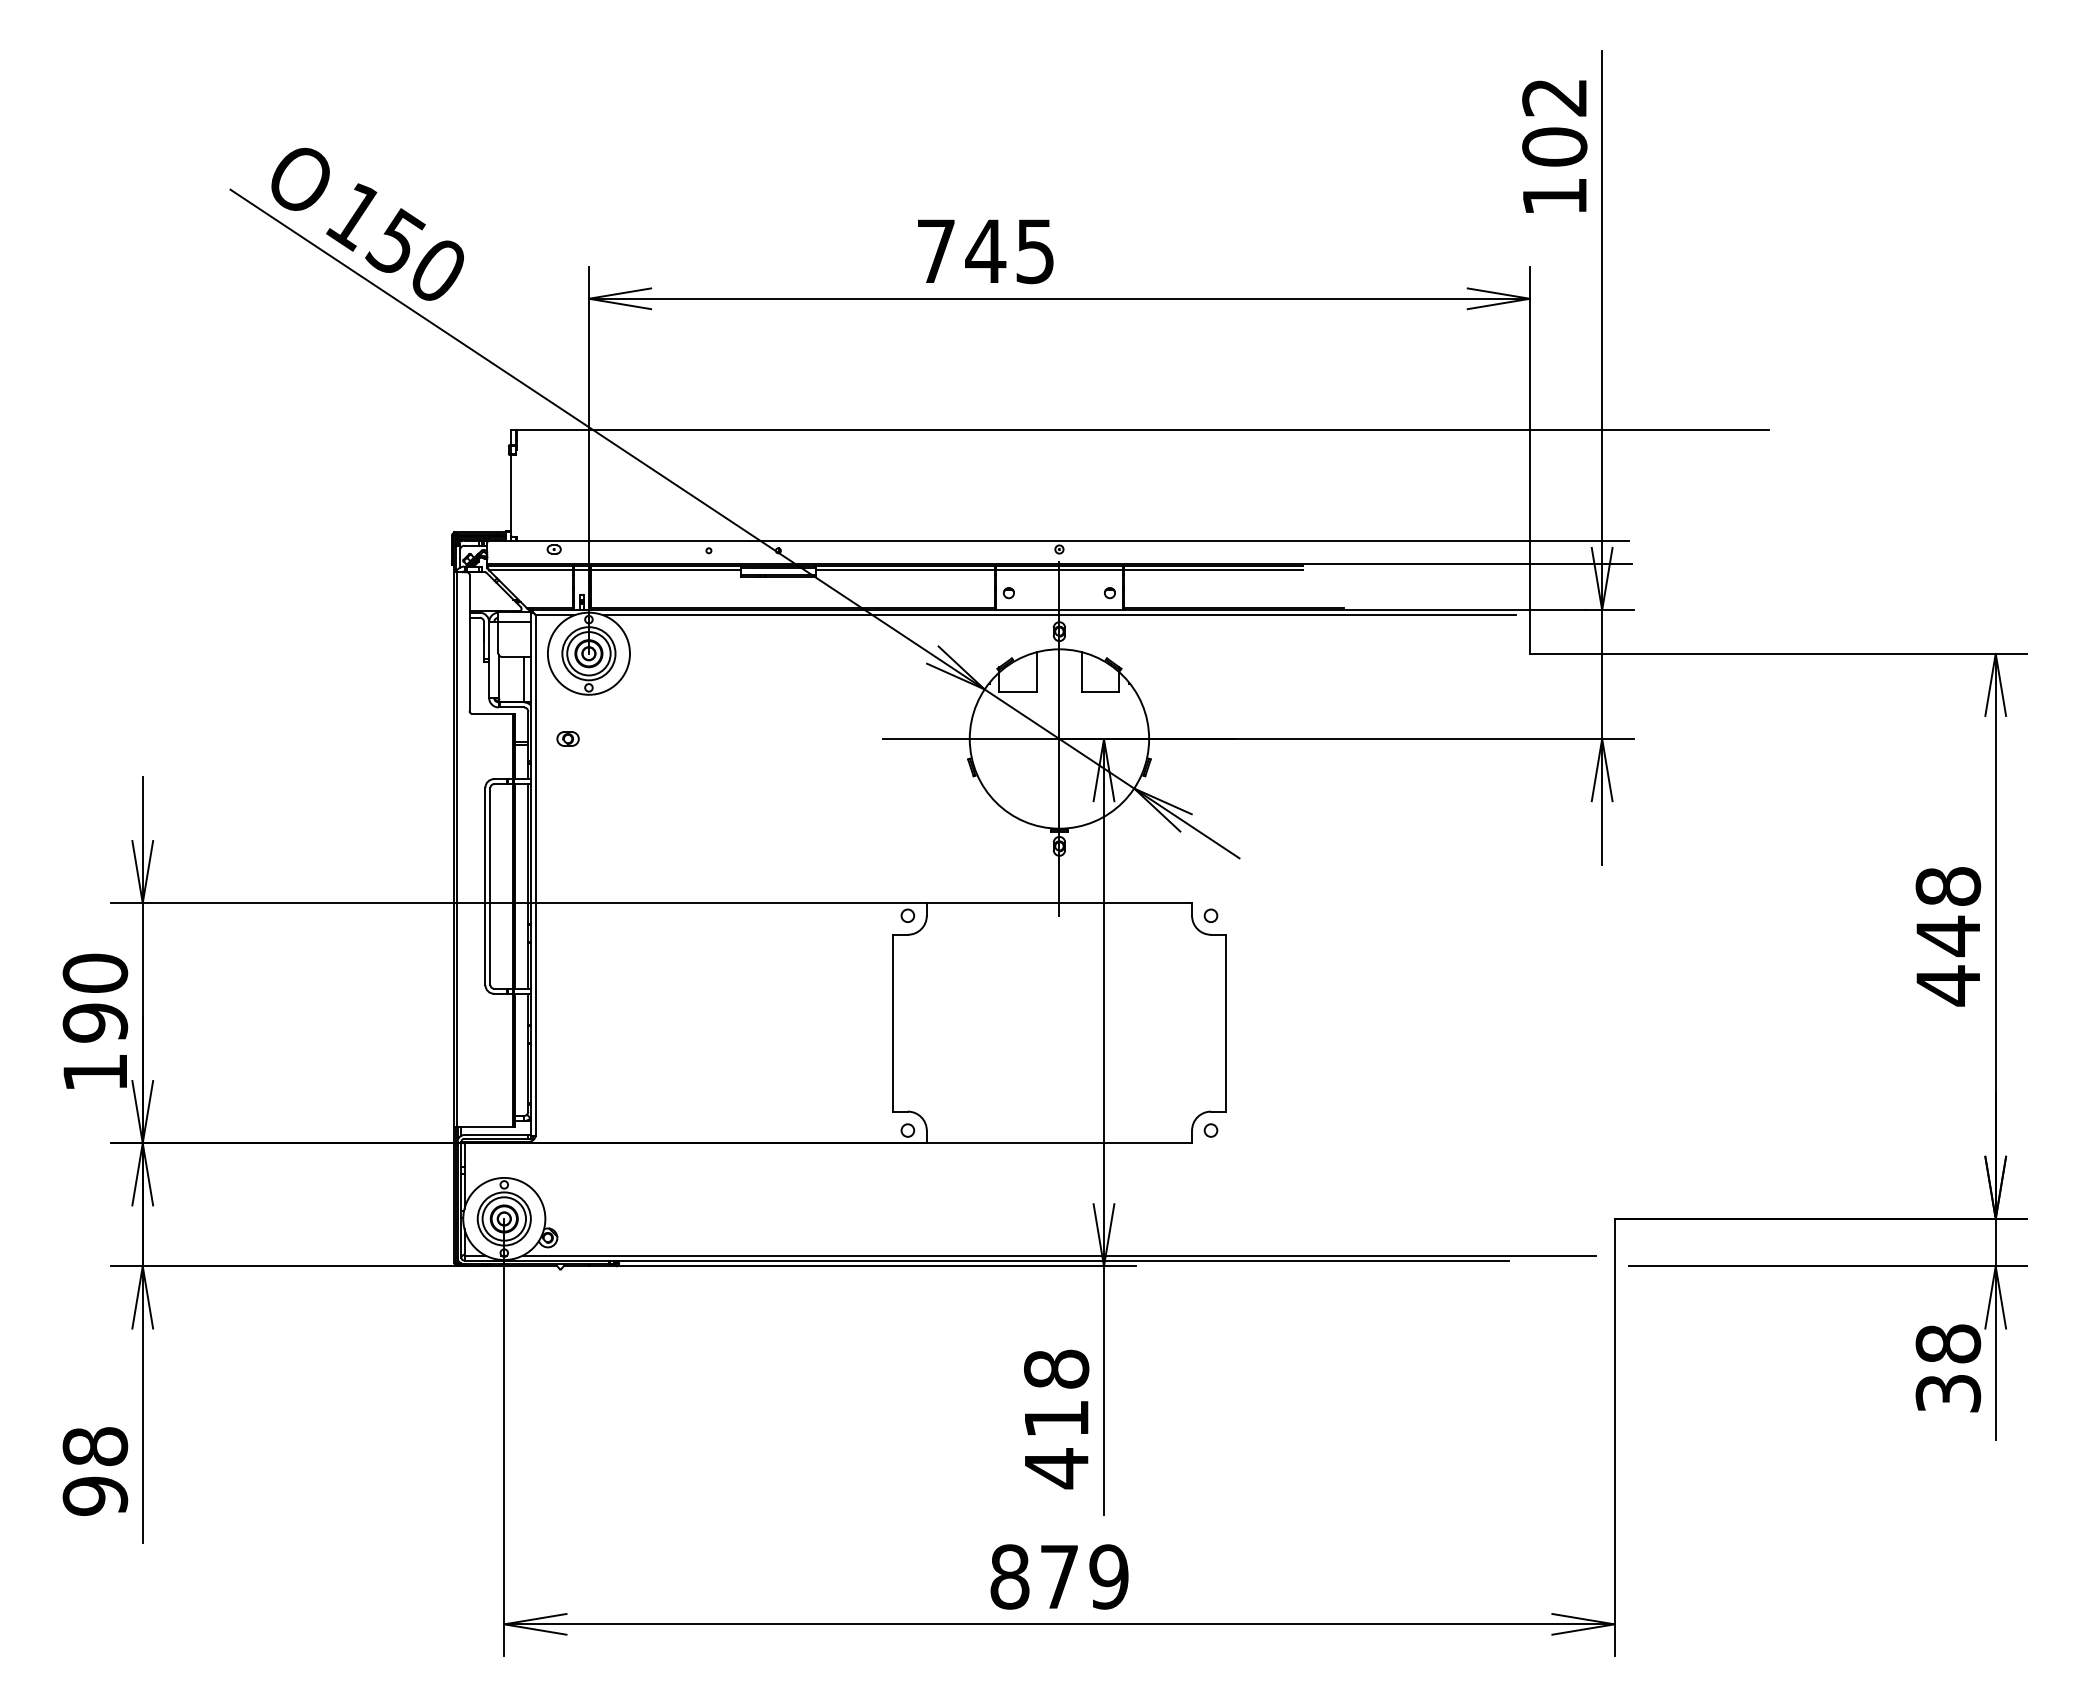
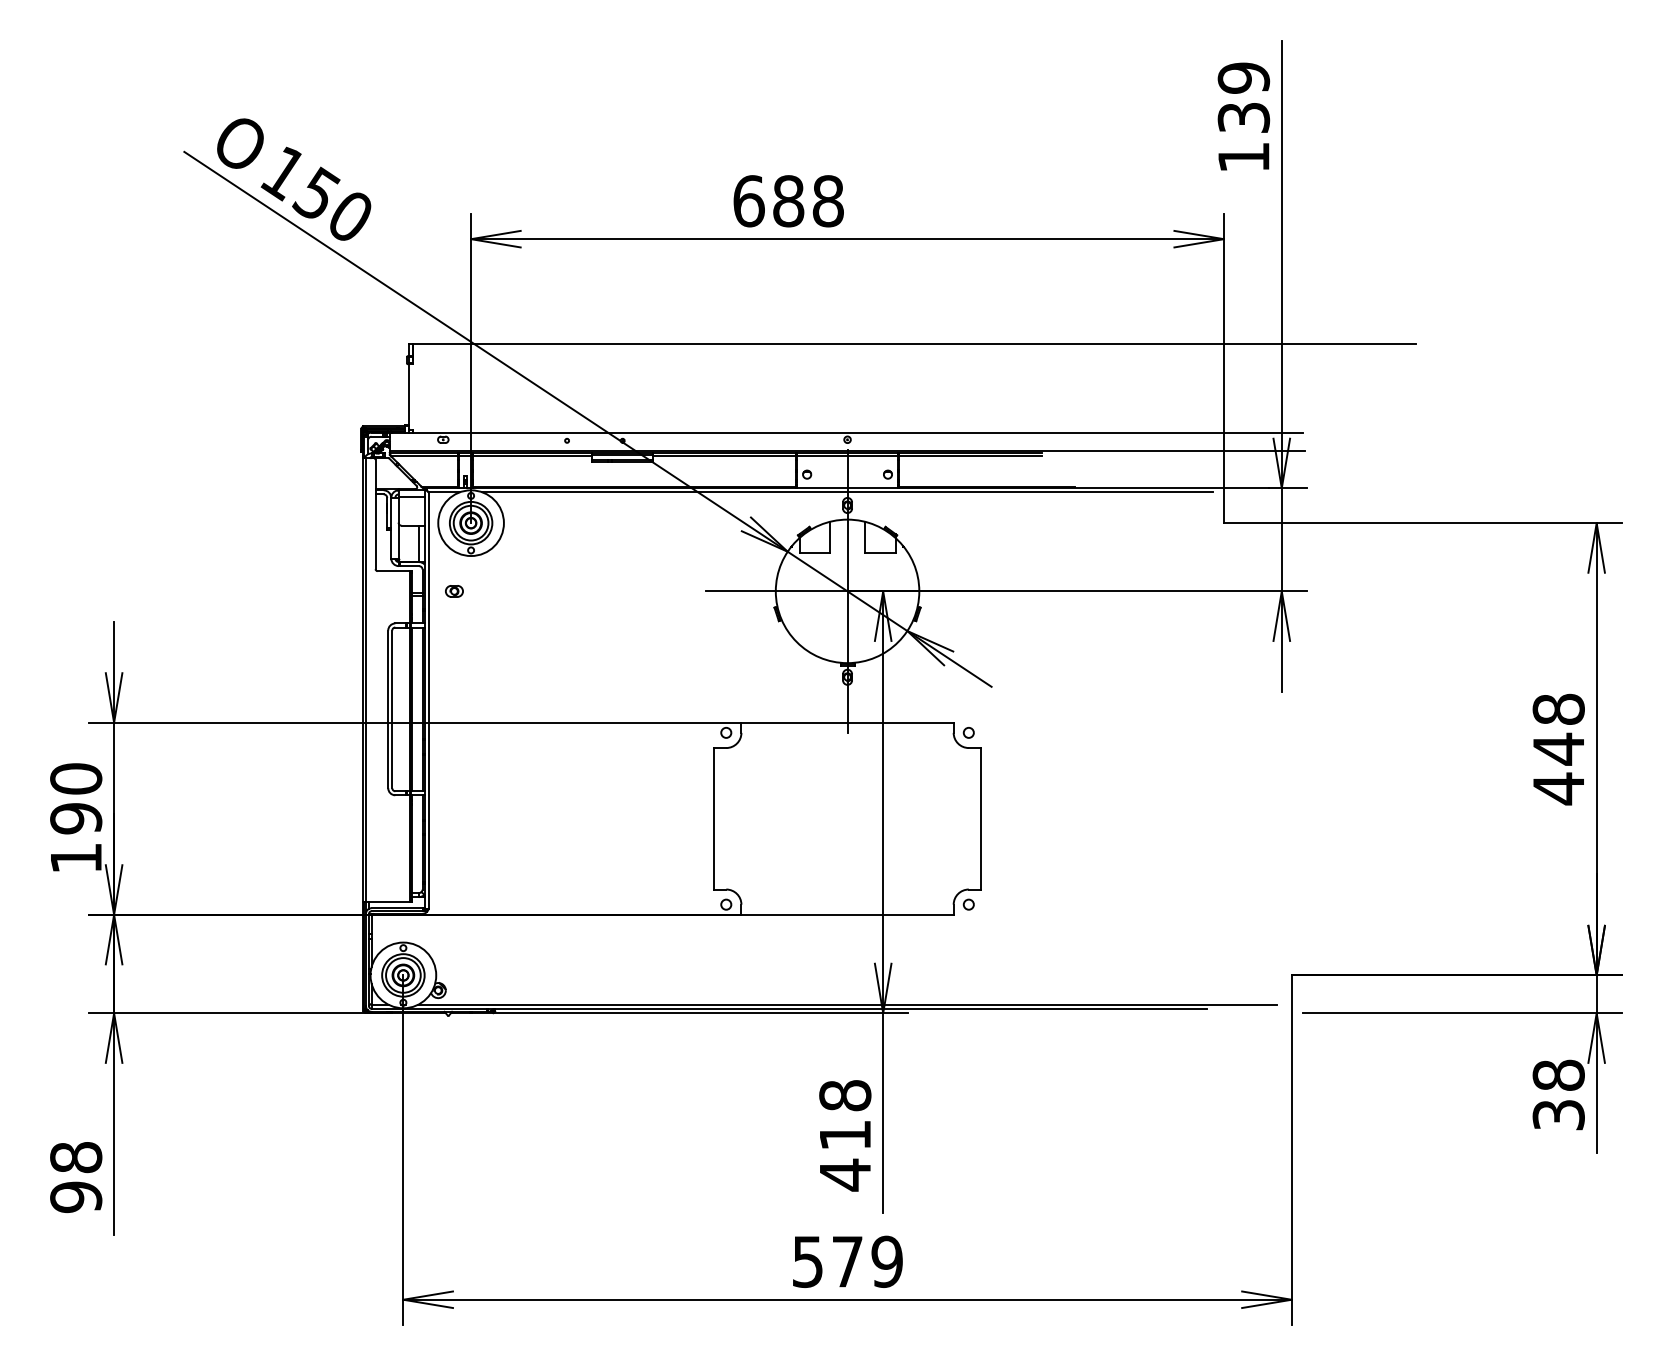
text: (1554, 122) -> (1243, 98), 102 -> 139
text: (985, 251) -> (788, 201), 745 -> 688
text: (1009, 1576) -> (807, 1261), 879 -> 579

